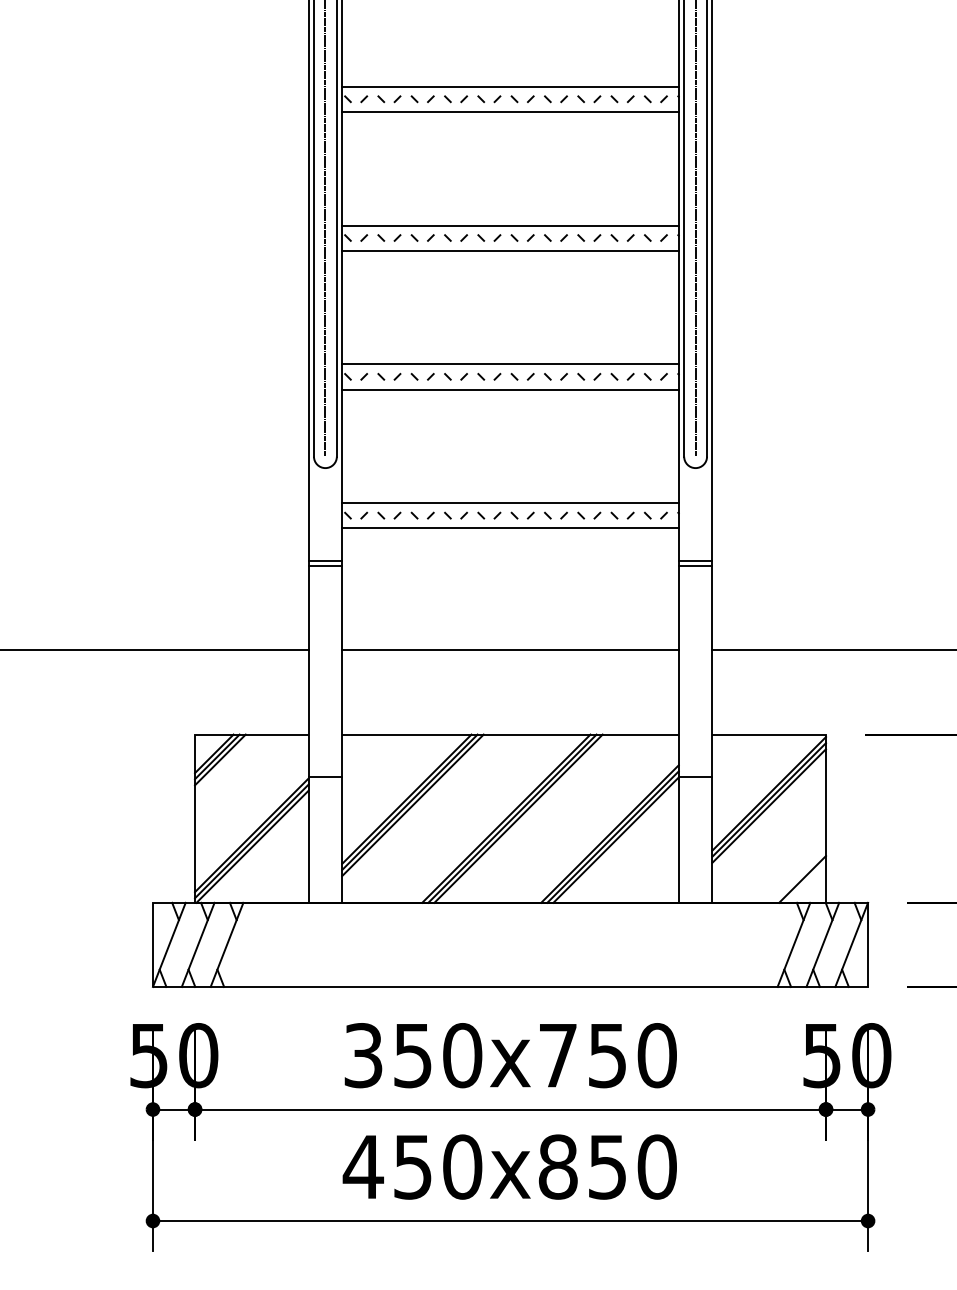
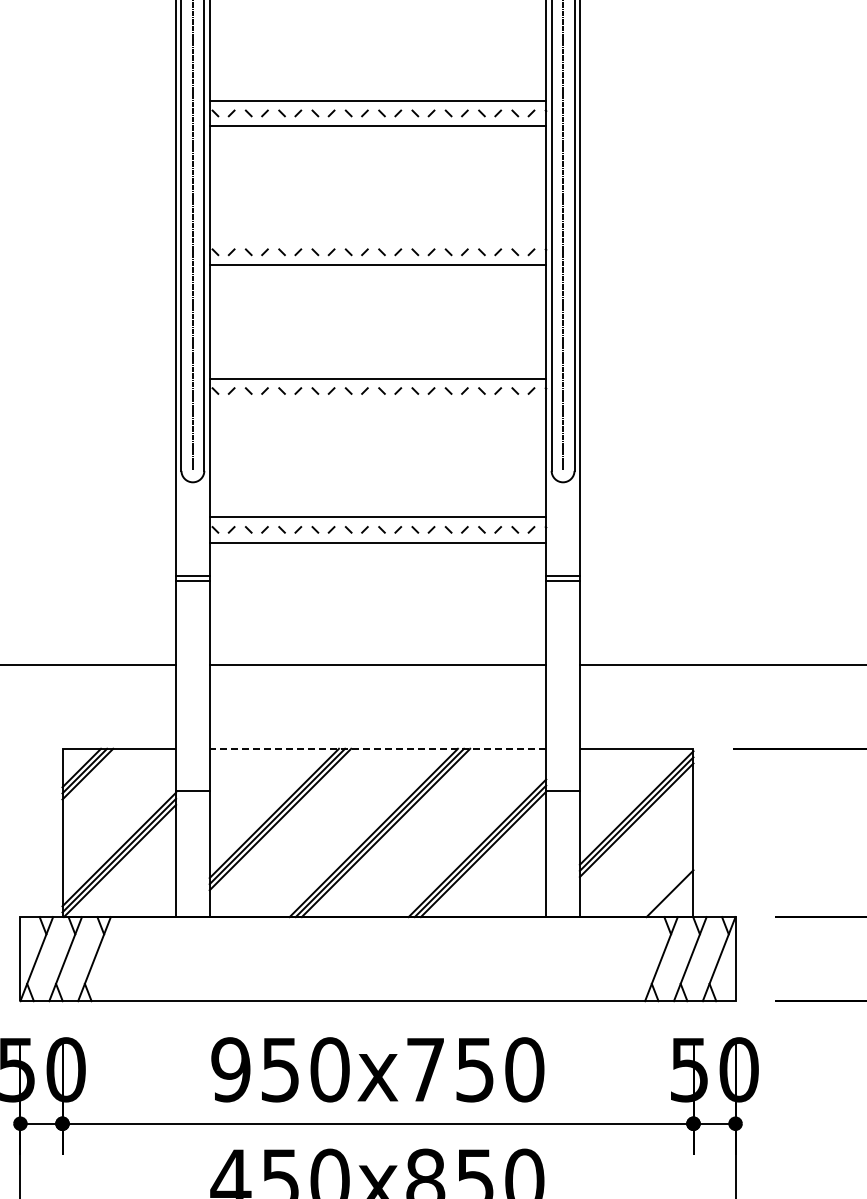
line: (510, 225) -> (377, 239), removed
line: (510, 389) -> (377, 403), removed
line: (510, 734) -> (377, 748), solid -> dashed
text: (362, 1055) -> (229, 1069), 350x750 -> 950x750

